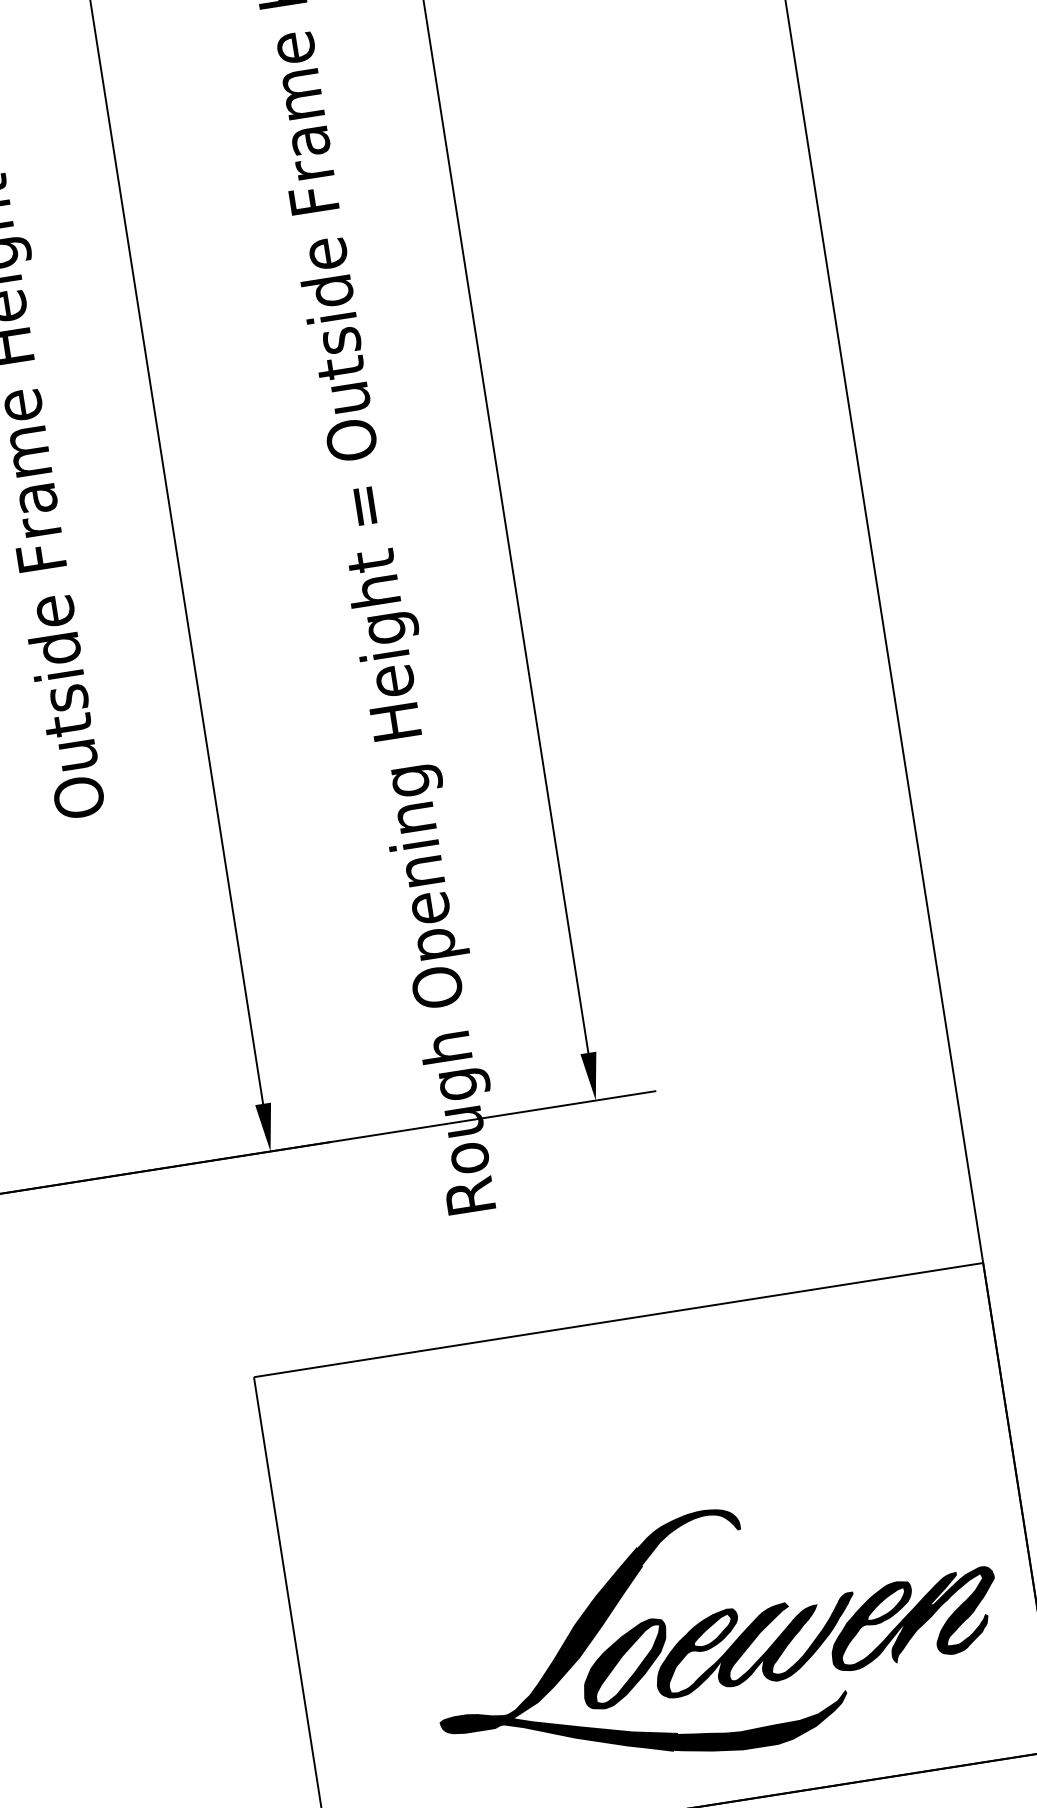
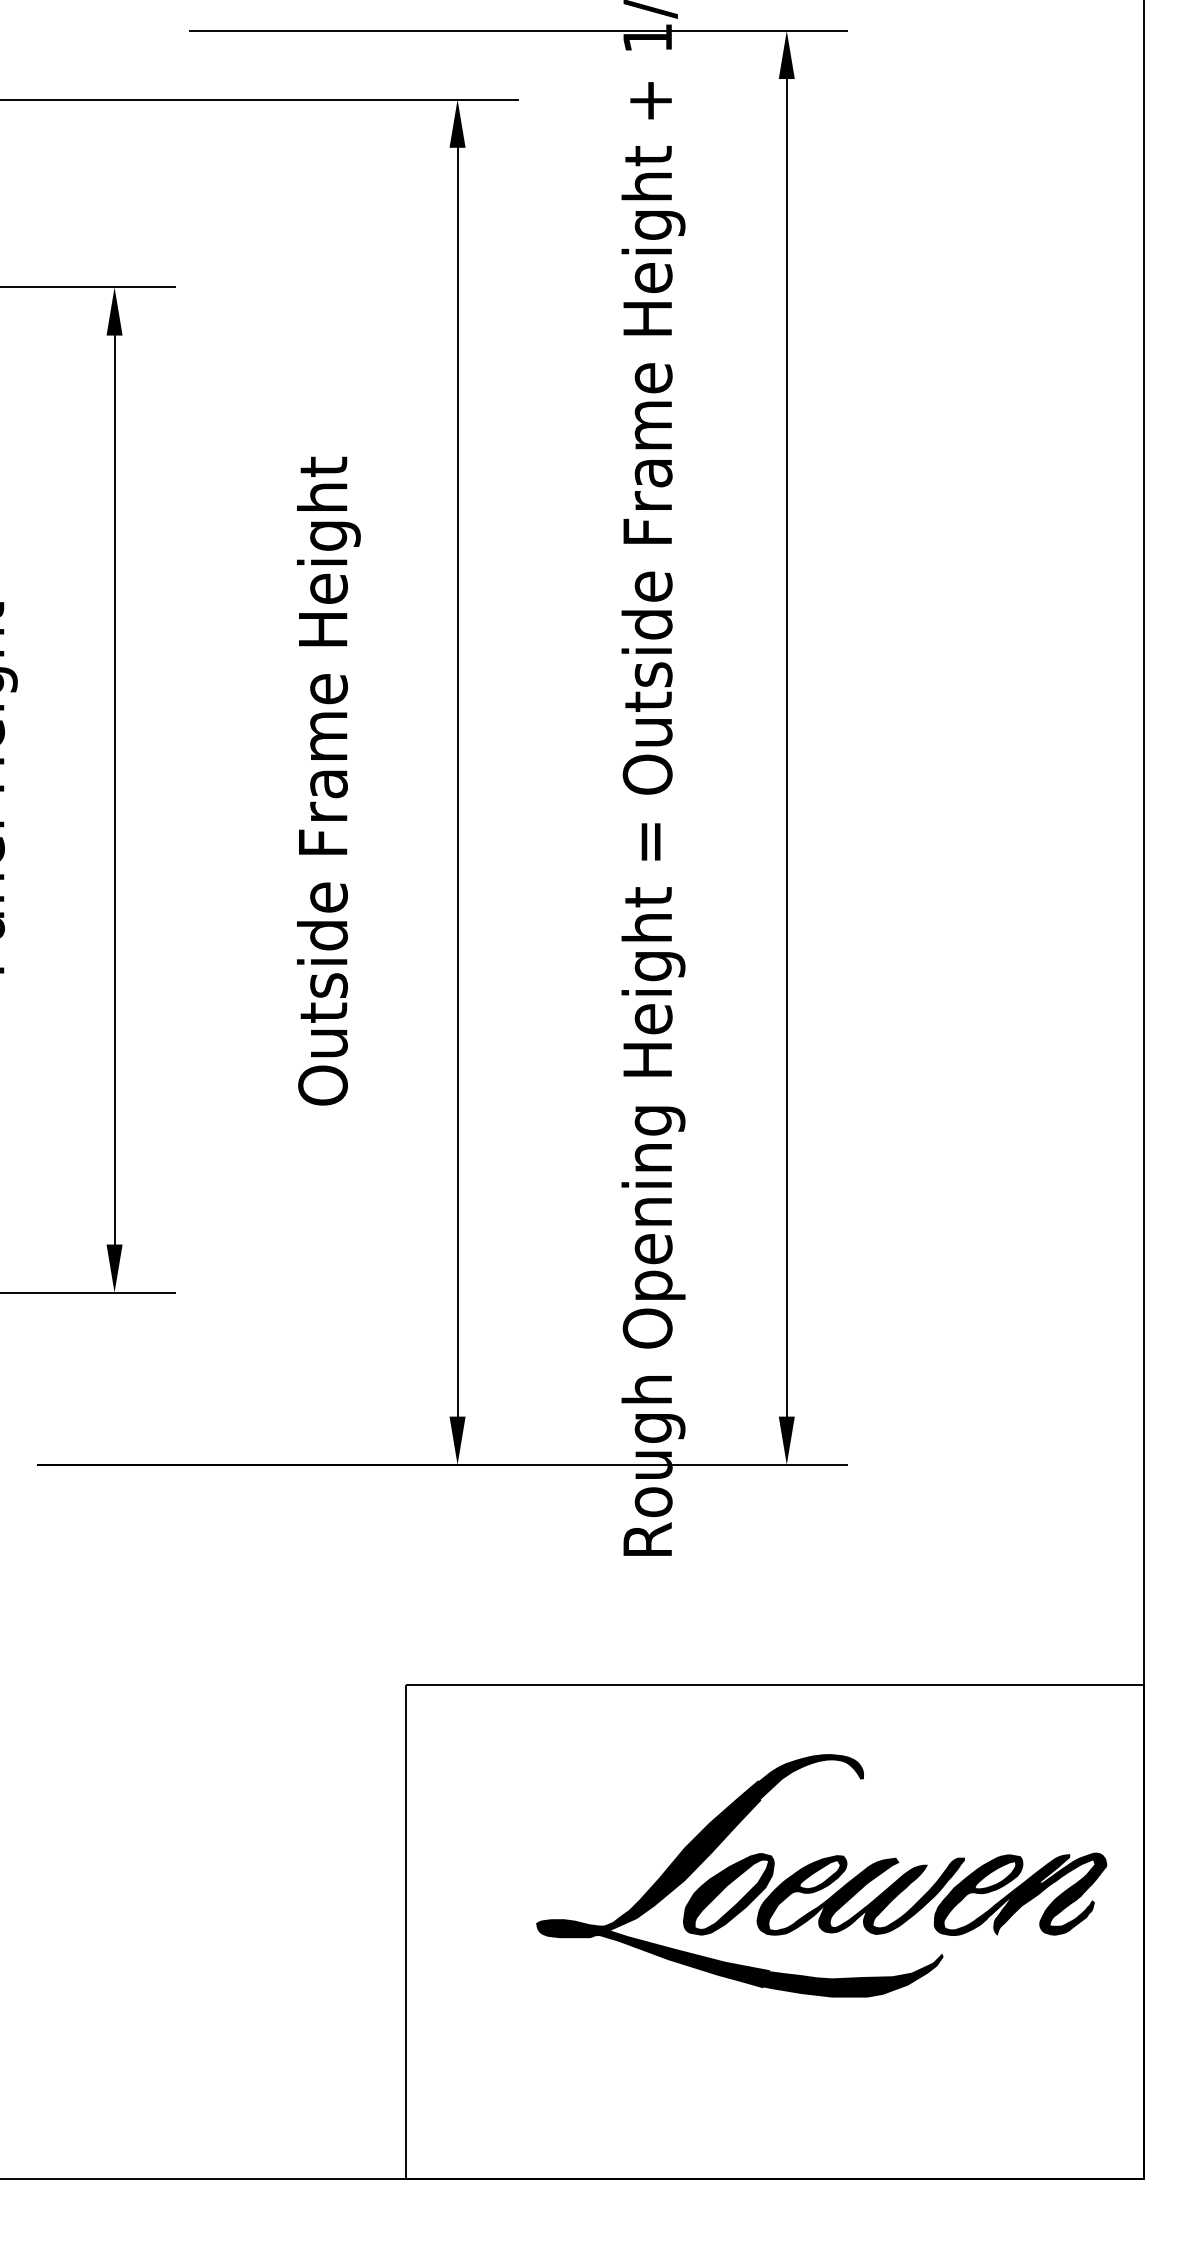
part: (714, 1631) -> (821, 1875), moved

